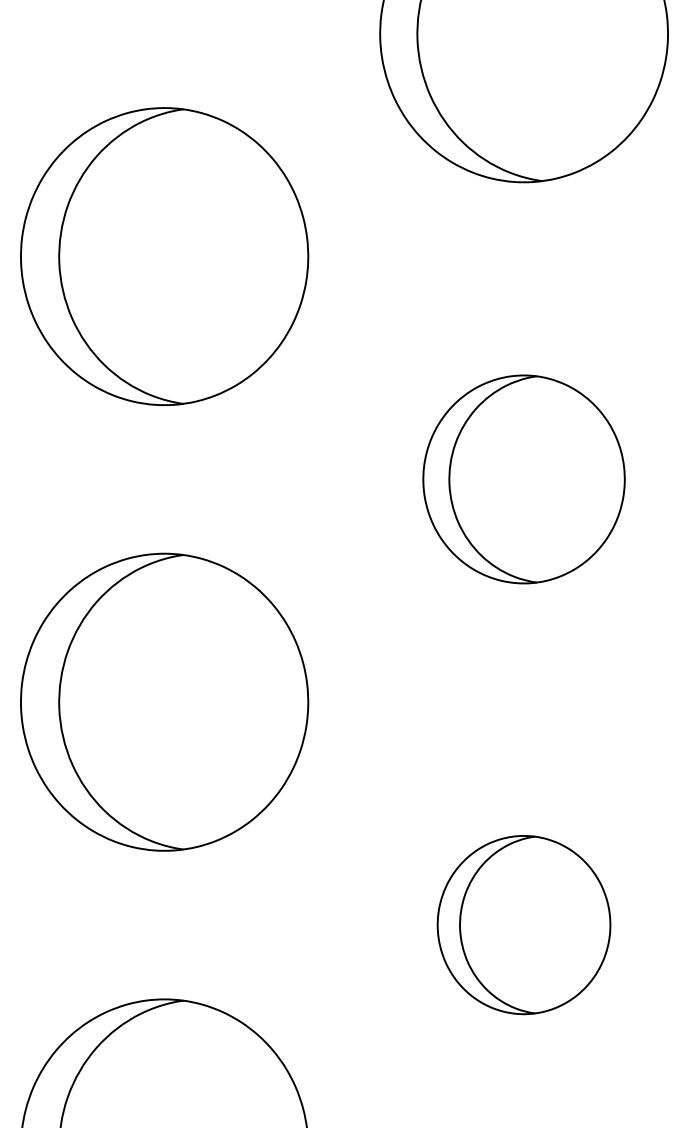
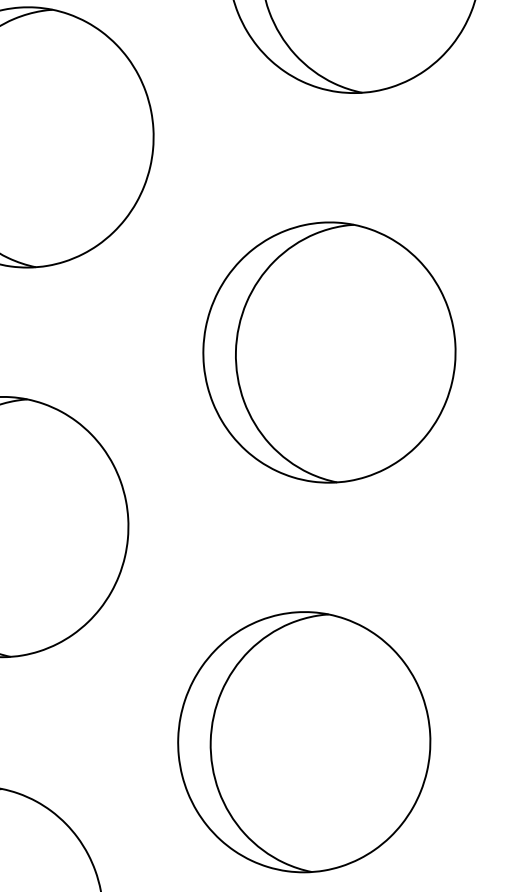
part: (523, 479) -> (328, 352), size x1.43
part: (523, 924) -> (303, 741), size x1.67

